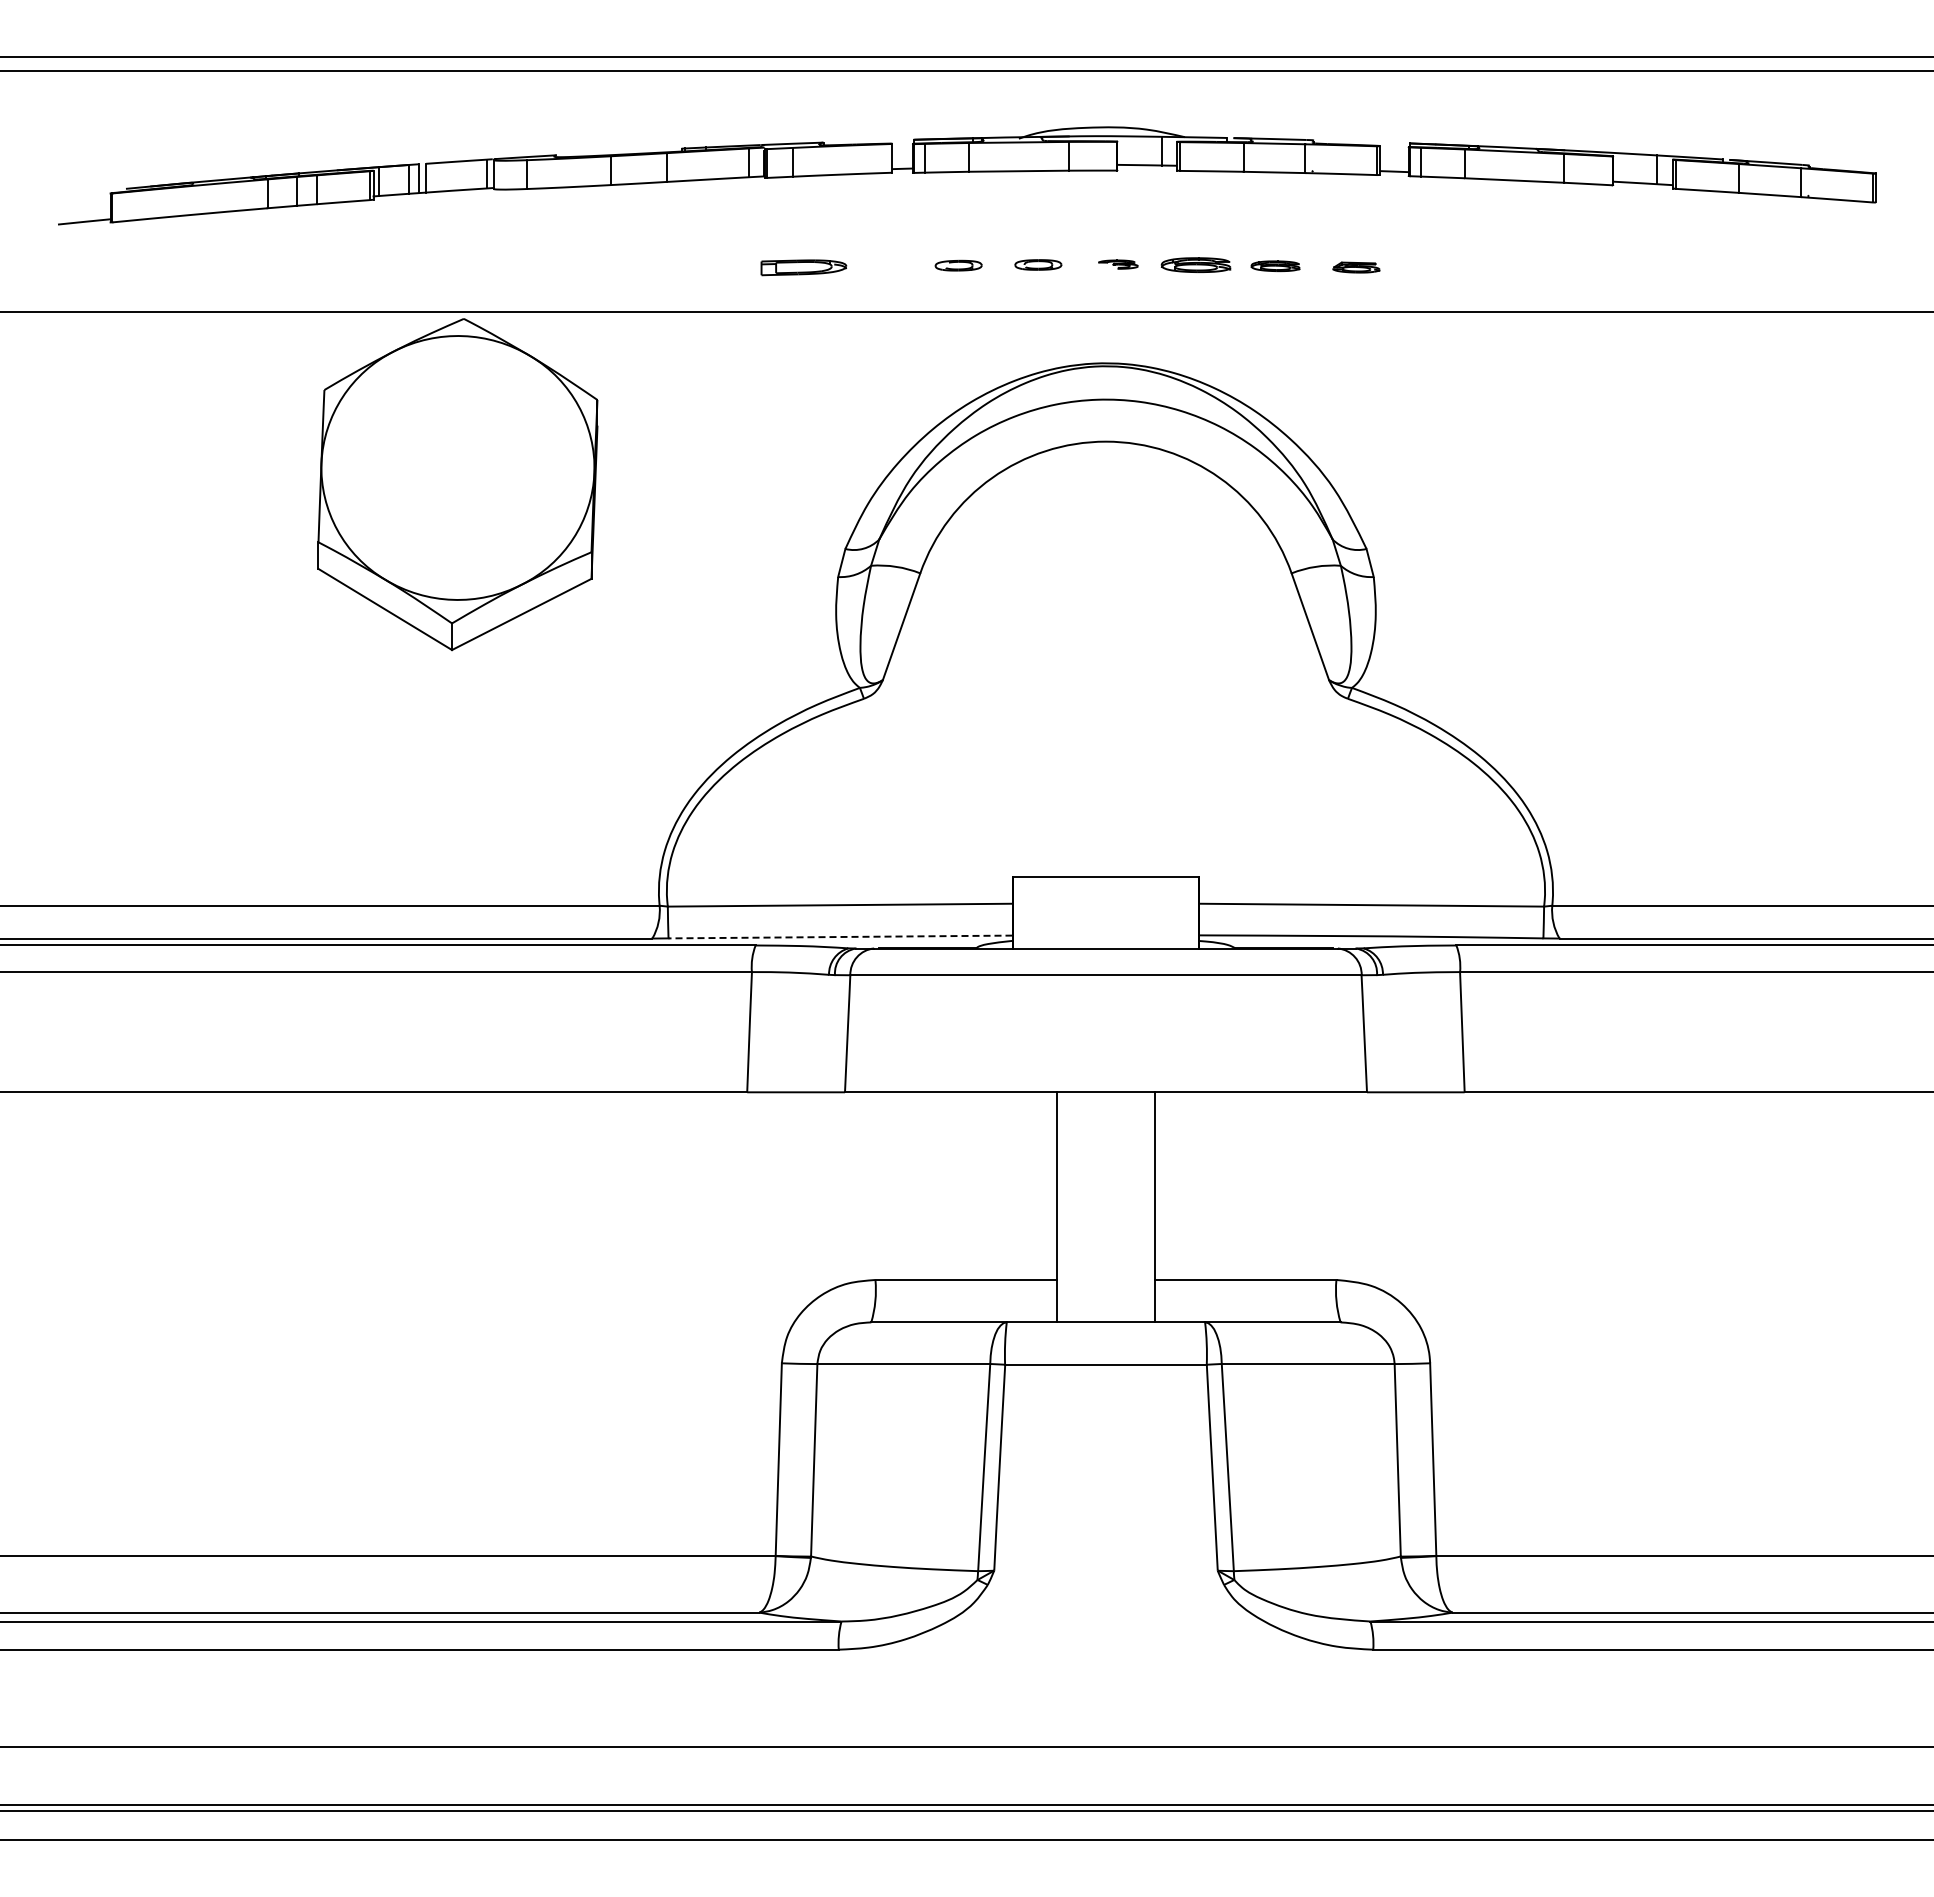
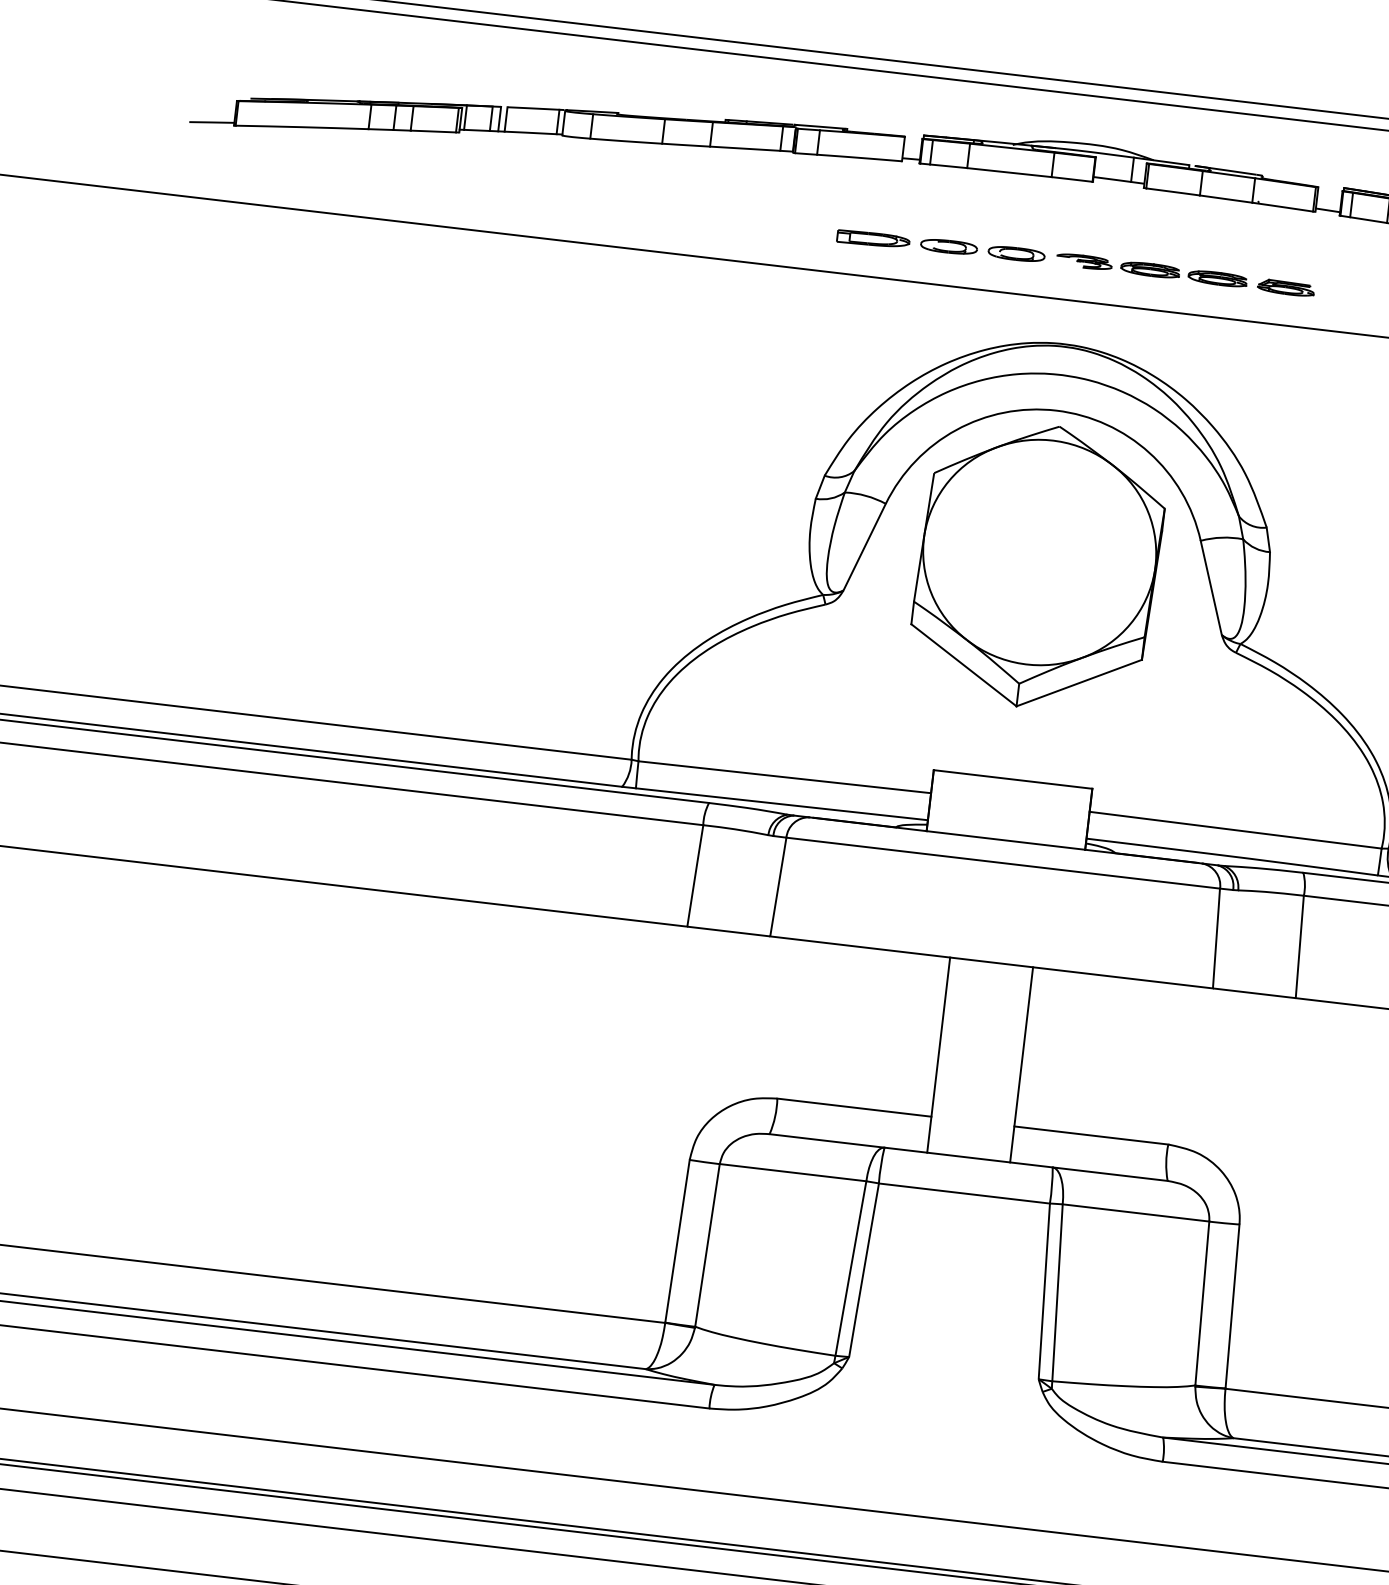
part: (1038, 264) -> (1016, 253), size x1.43
part: (1118, 264) -> (1084, 261), size x1.67
part: (958, 265) -> (948, 246), size x1.43
part: (1275, 266) -> (1217, 278), size x1.43
part: (803, 267) -> (873, 239), moved
part: (1356, 267) -> (1286, 287), size x1.43
part: (457, 484) -> (1037, 566), moved
line: (840, 937) -> (781, 804), dashed -> solid

